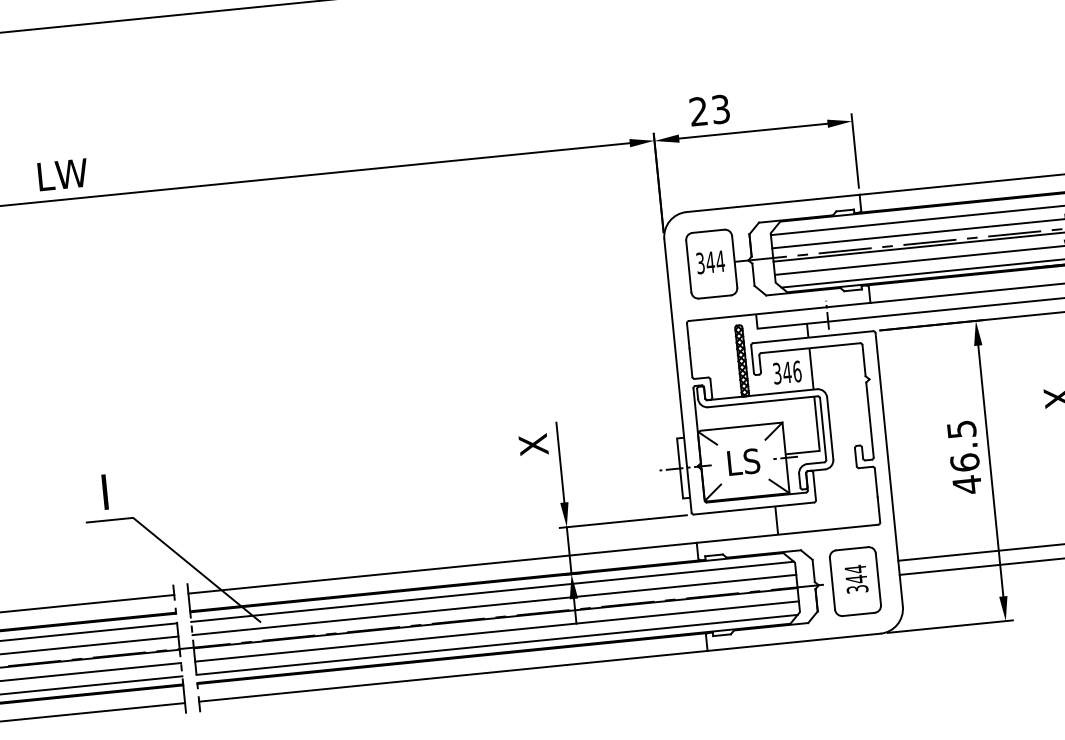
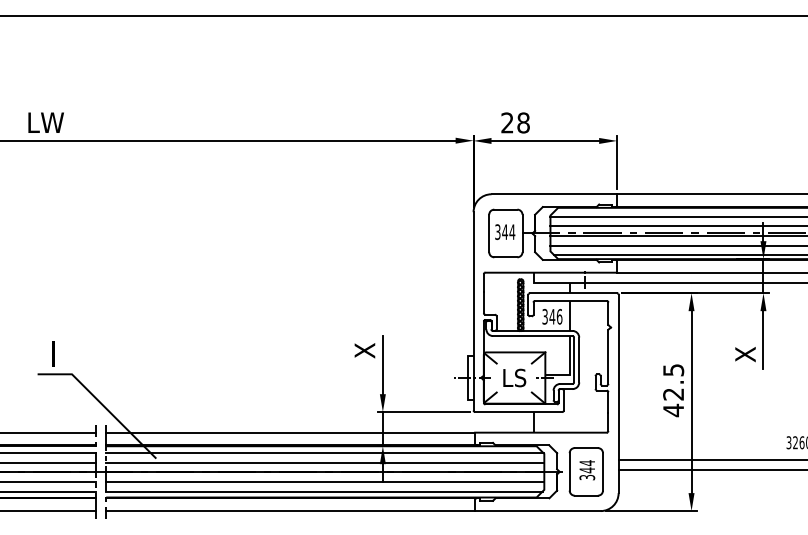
text: (720, 108) -> (523, 122), 23 -> 28
text: (964, 462) -> (673, 394), 46.5 -> 42.5

